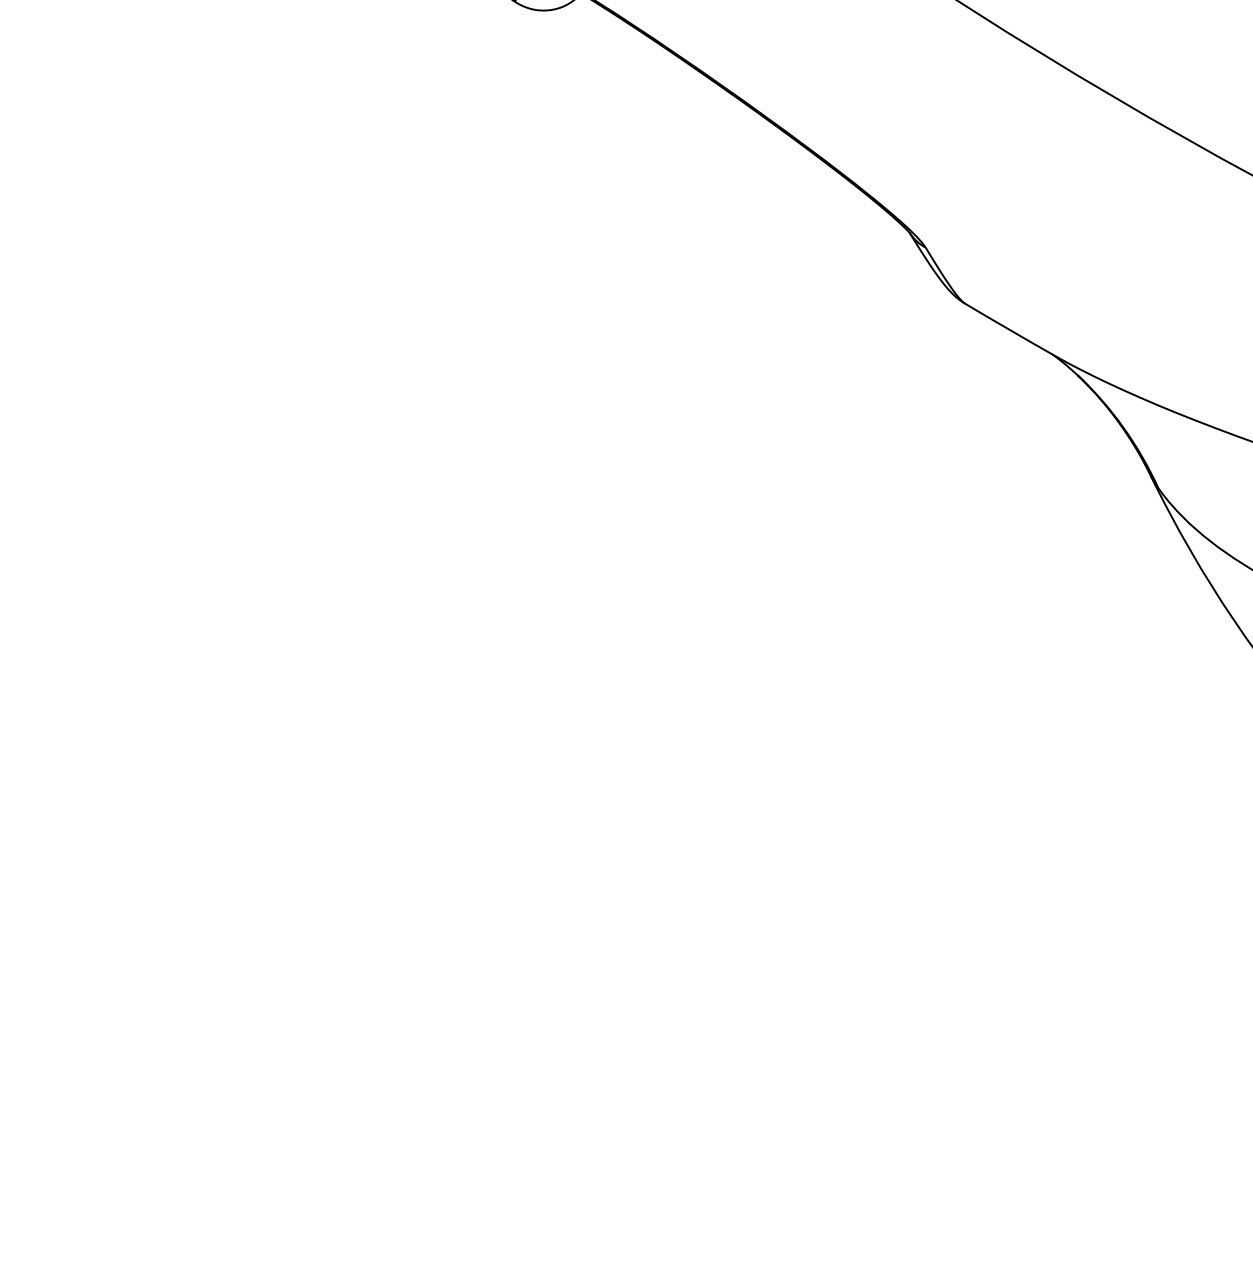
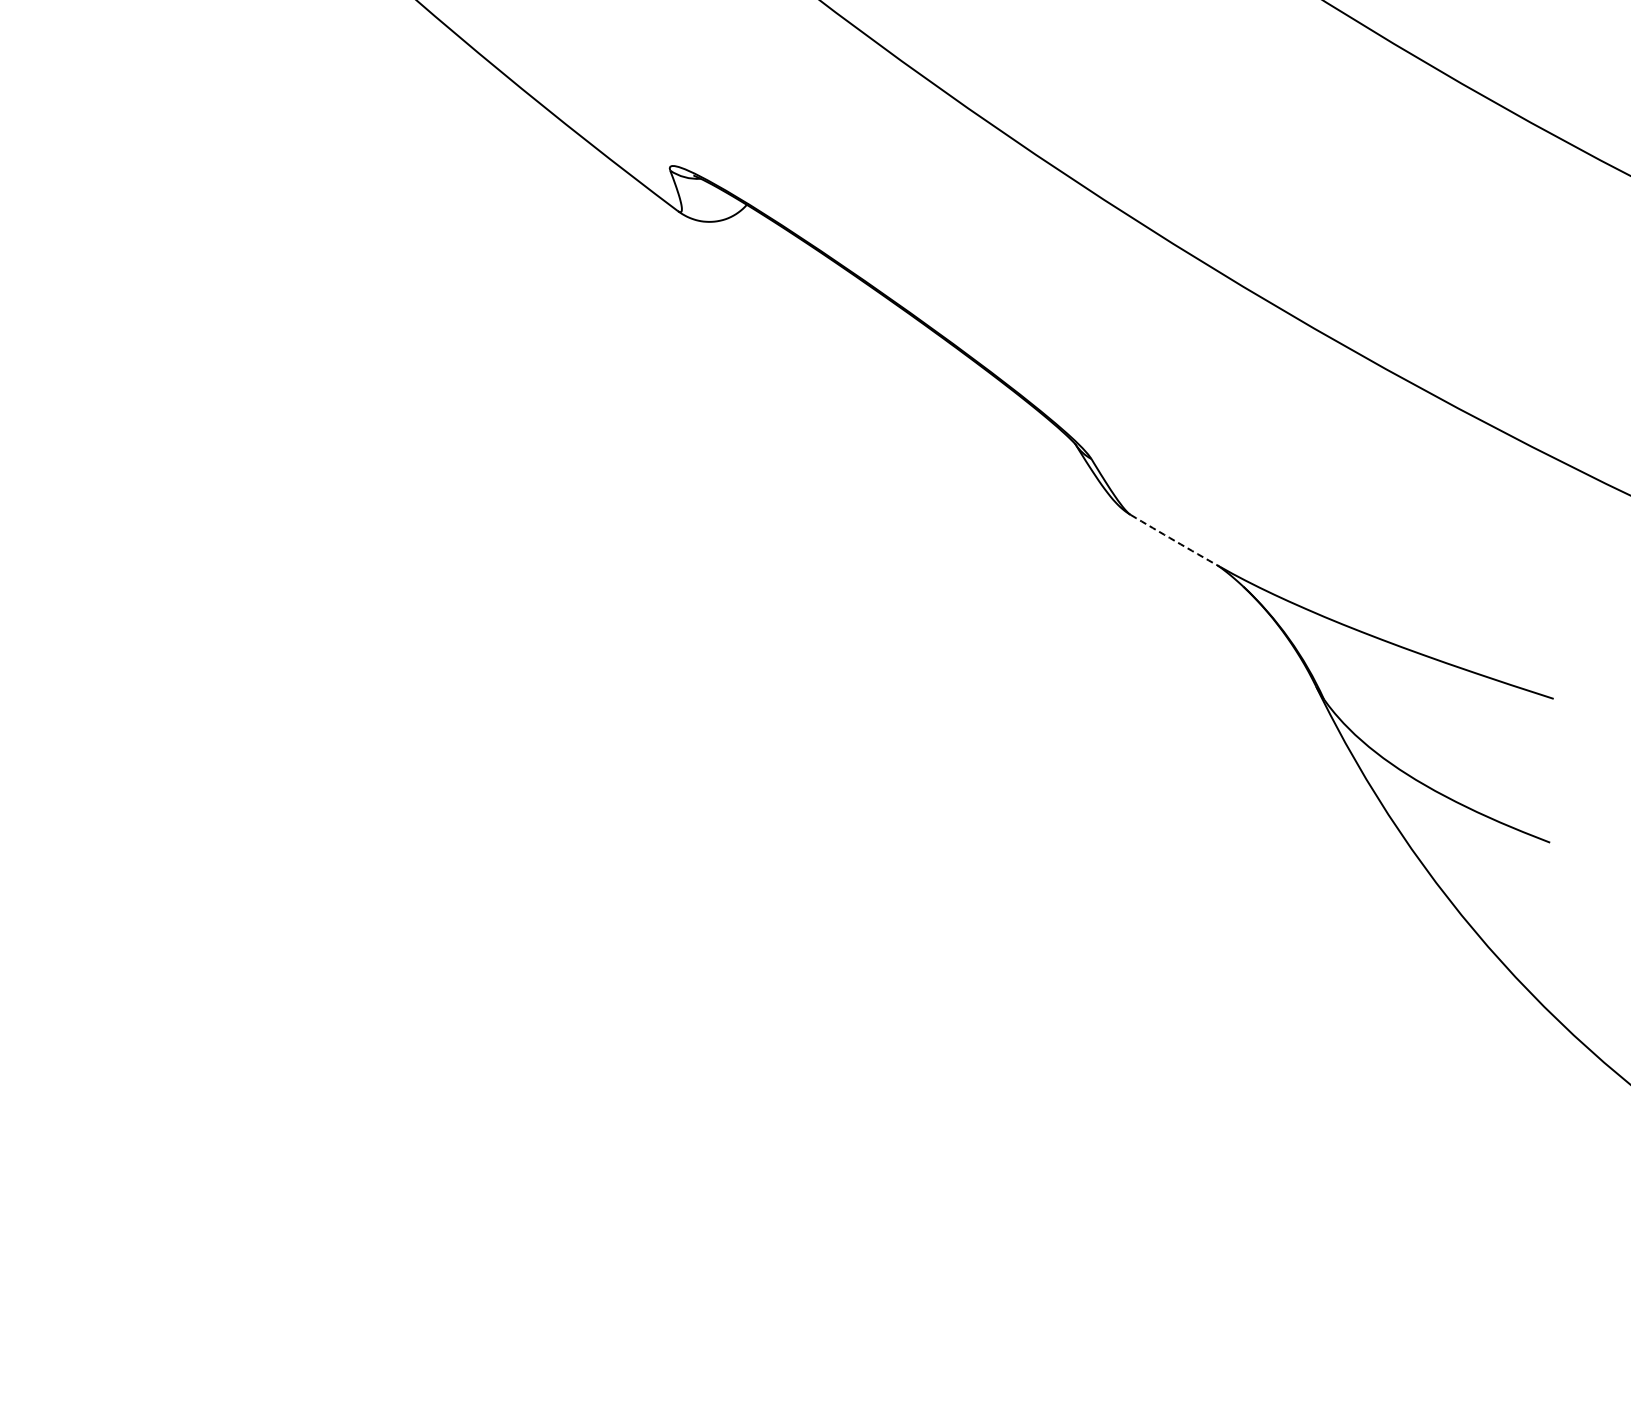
arc: (1009, 330) -> (1175, 541), solid -> dashed

